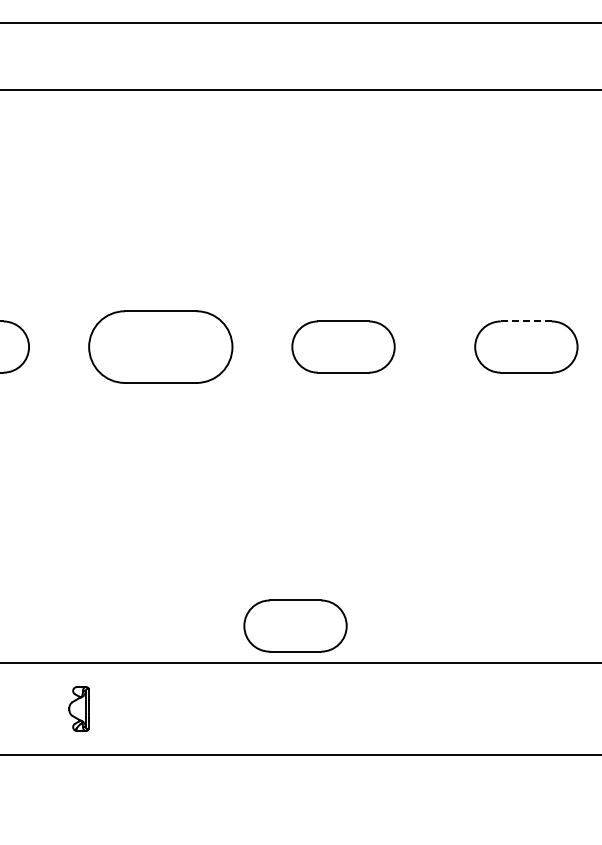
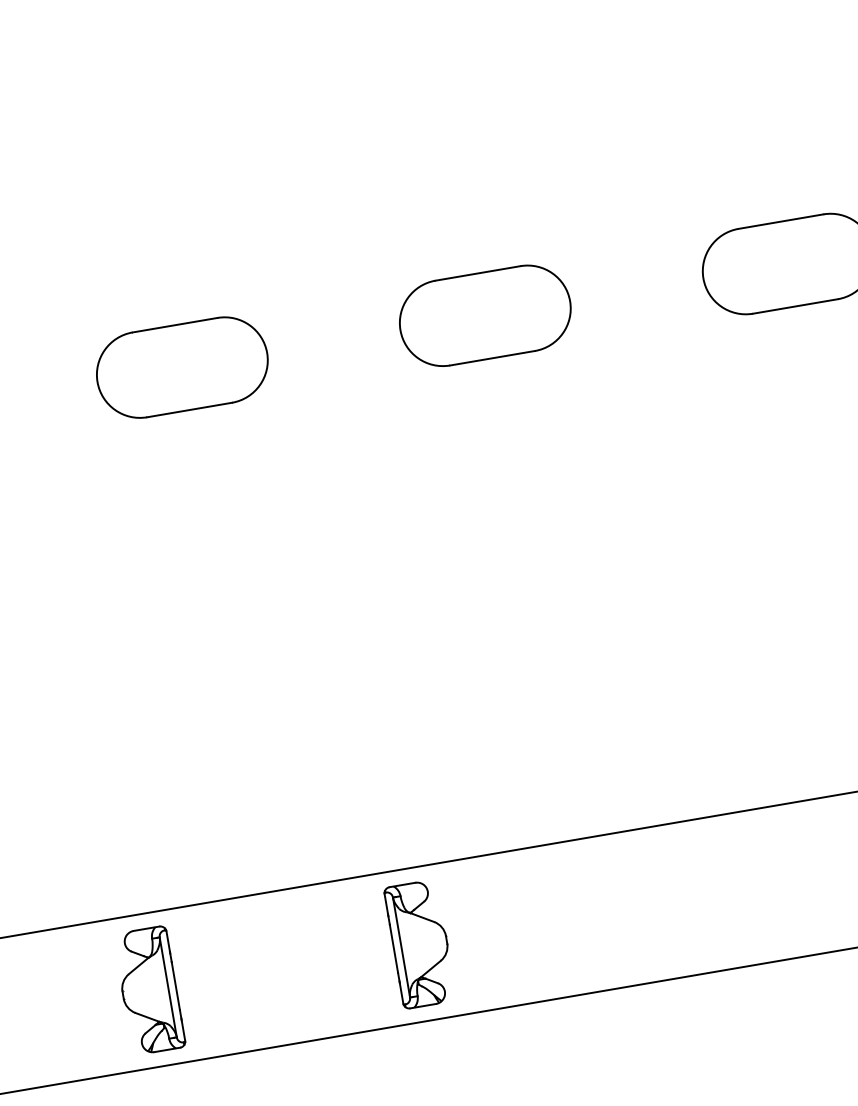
line: (526, 321) -> (781, 221), dashed -> solid
part: (160, 346) -> (181, 366), size x0.71
part: (295, 625) -> (484, 790), removed
part: (78, 708) -> (148, 989), size x1.67
part: (242, 708) -> (420, 943), added

